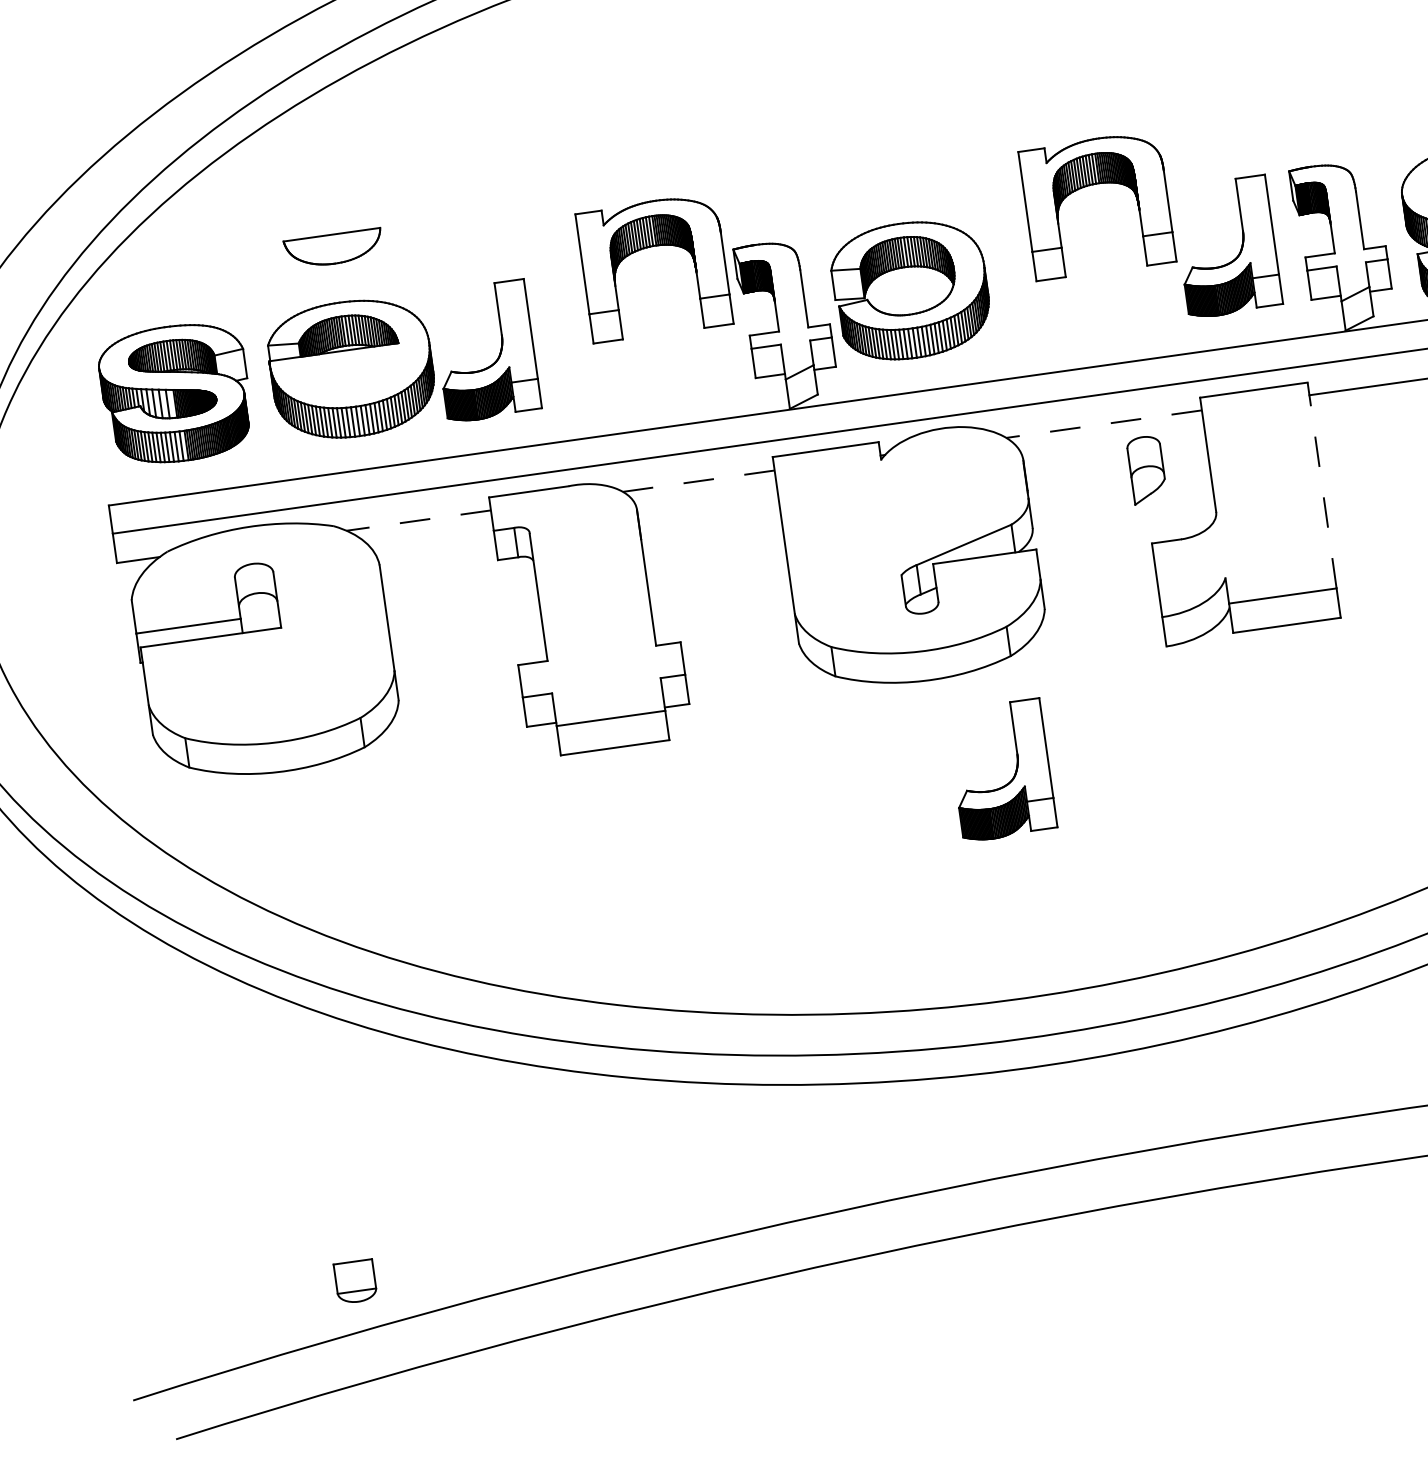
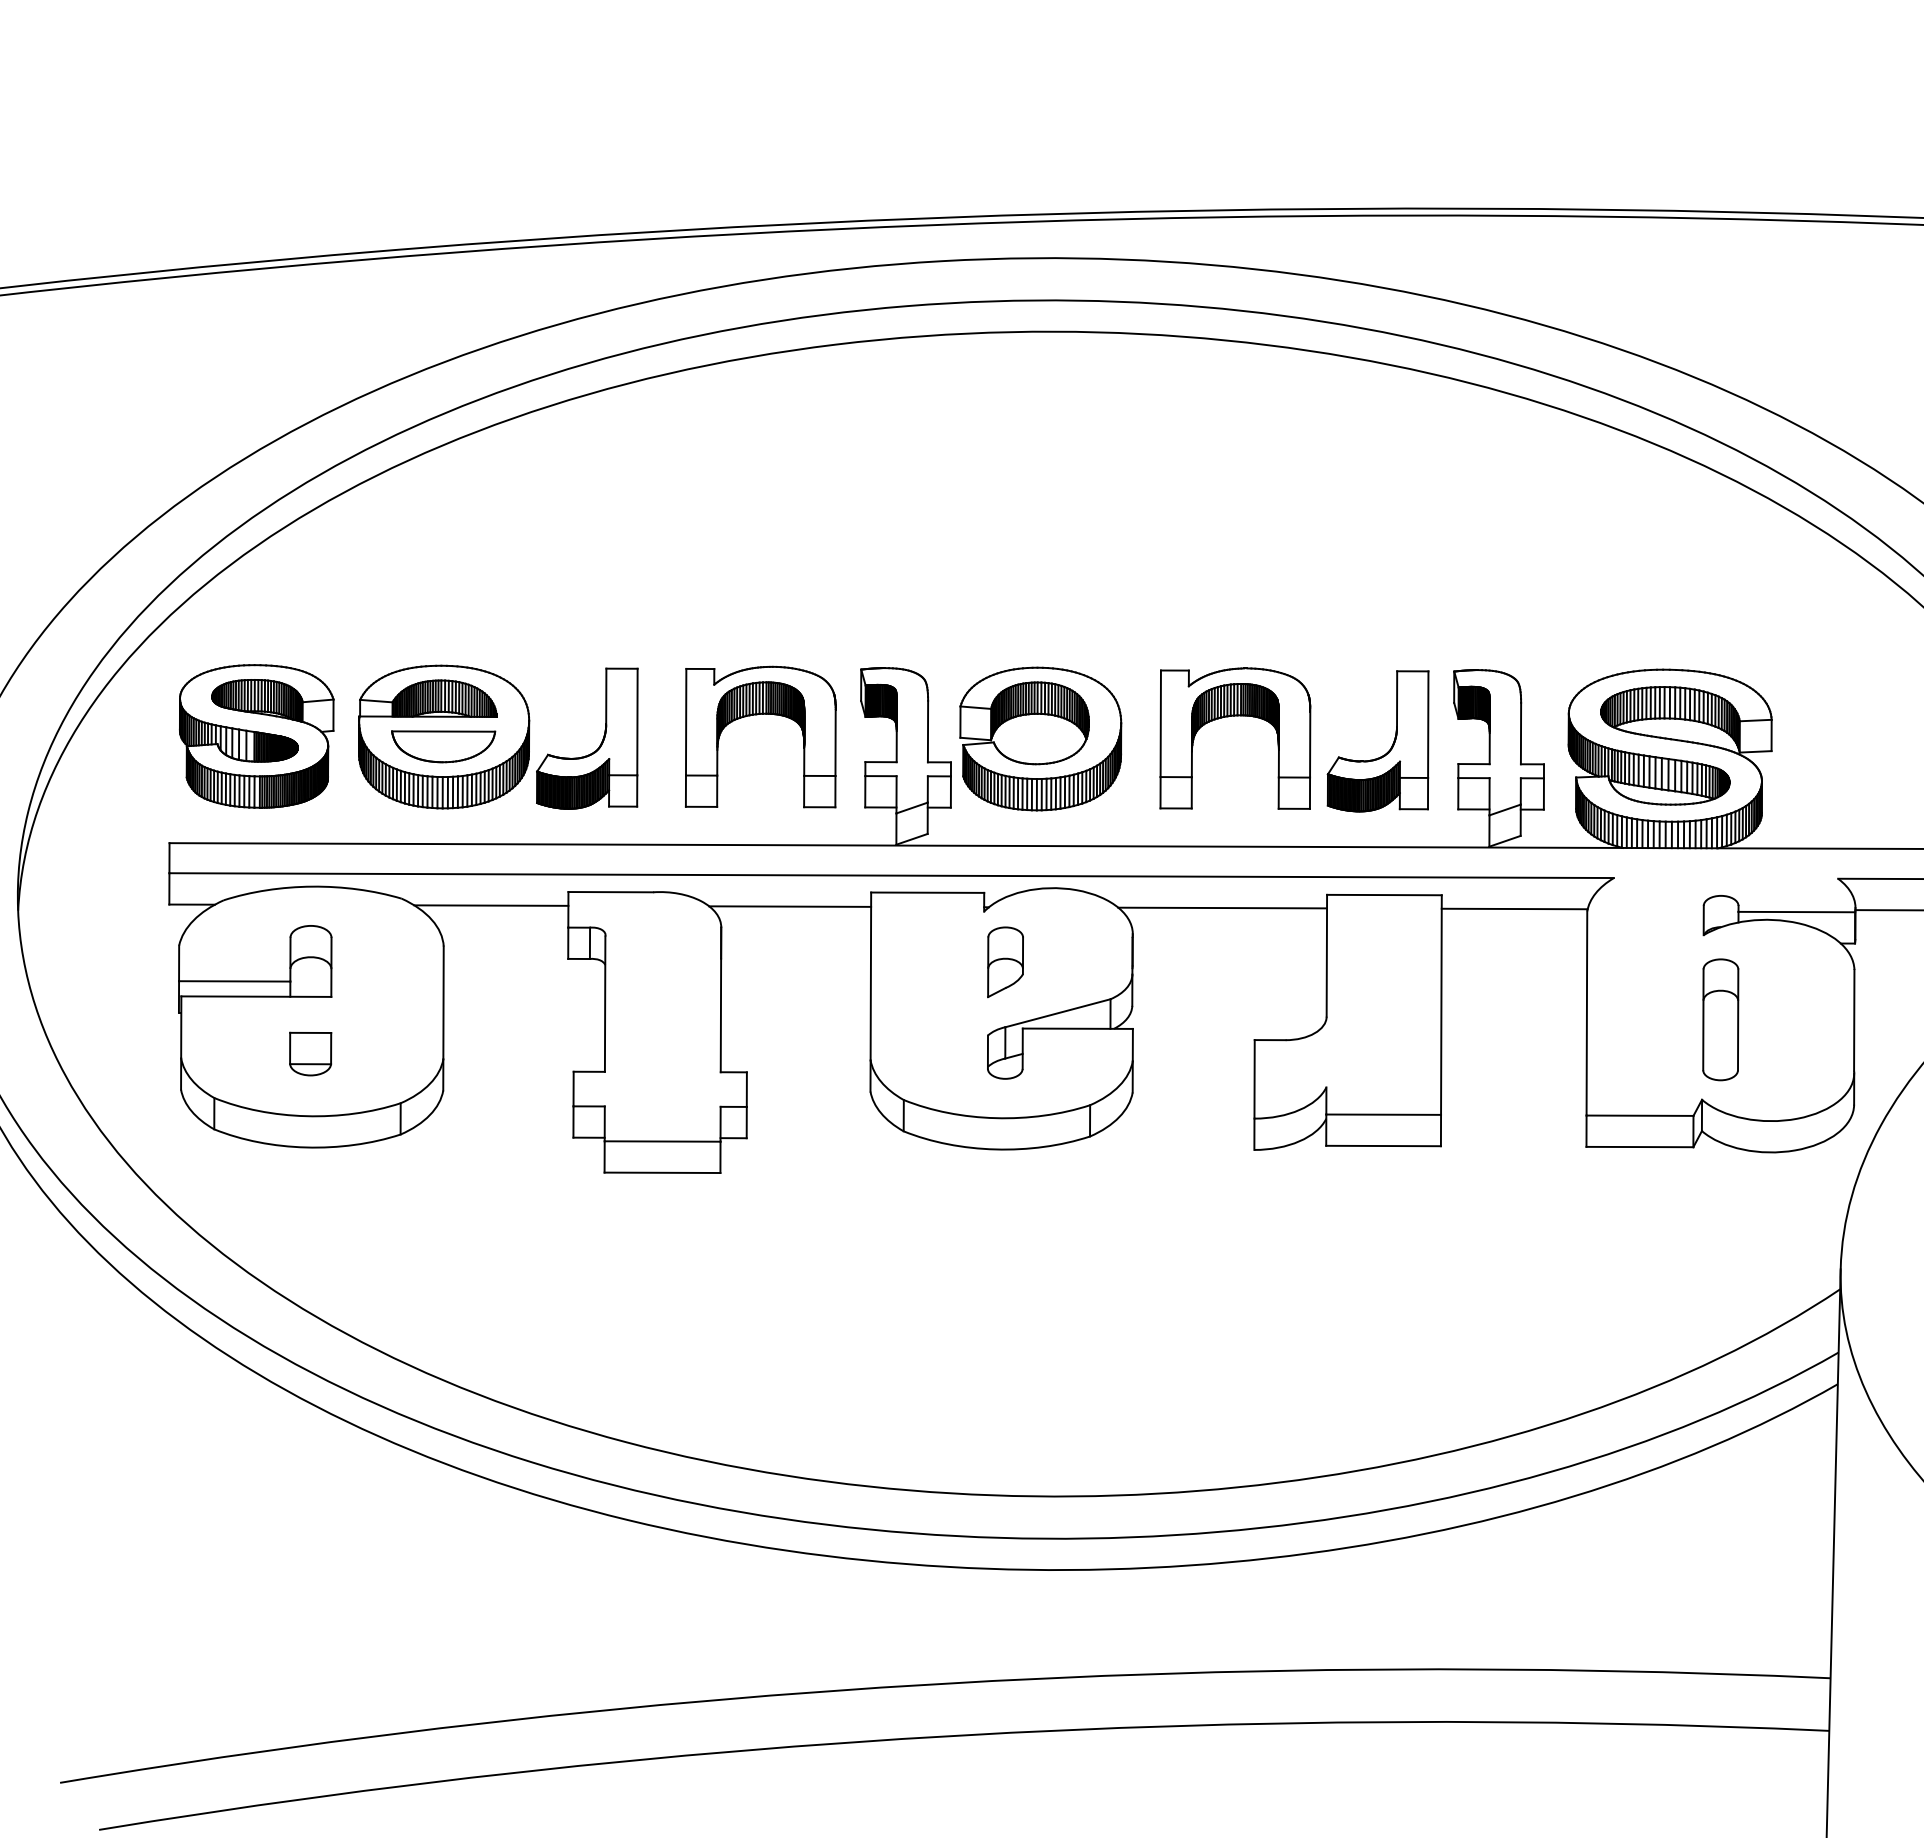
part: (1094, 185) -> (1235, 716), moved
part: (333, 248) -> (443, 746), moved
part: (648, 248) -> (757, 715), moved
line: (1104, 424) -> (1222, 908), dashed -> solid
part: (1146, 470) -> (1005, 962), moved
line: (699, 481) -> (790, 906), dashed -> solid
line: (1322, 485) -> (1441, 1005), dashed -> solid
line: (417, 520) -> (490, 905), dashed -> solid
part: (1013, 775) -> (1075, 1261), removed
part: (355, 1281) -> (310, 1053), moved

